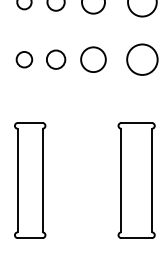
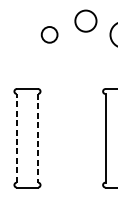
circle: (24, 59) -> (22, 34), removed
circle: (93, 59) -> (85, 20), moved
line: (17, 180) -> (16, 138), solid -> dashed
line: (42, 180) -> (38, 138), solid -> dashed

